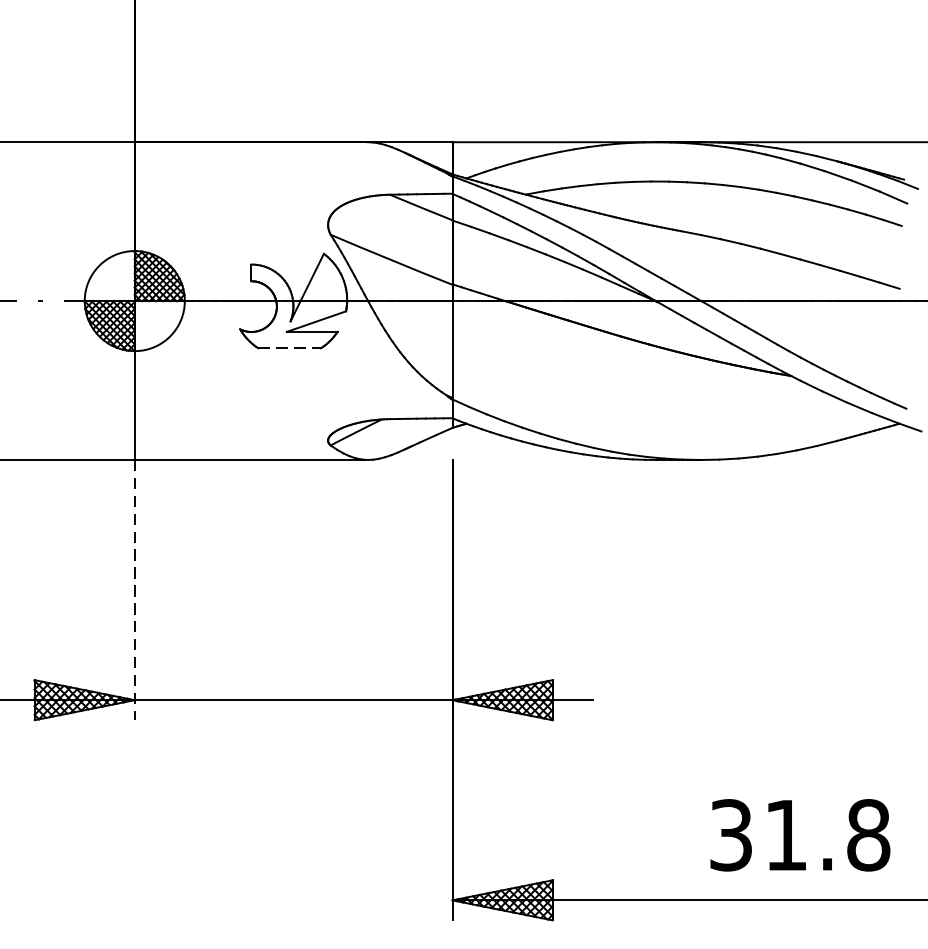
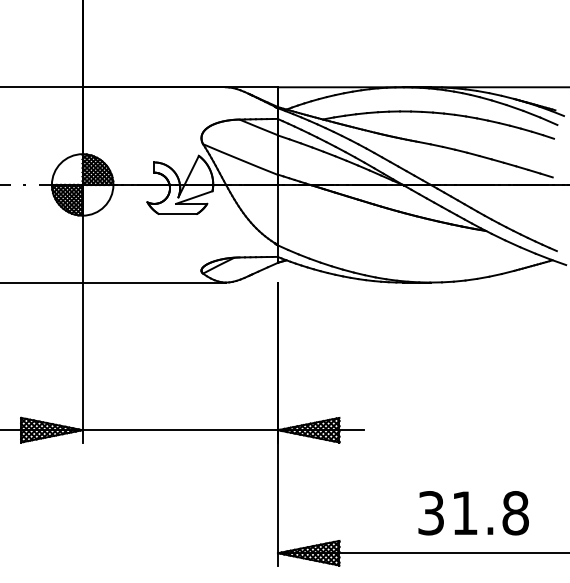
line: (290, 347) -> (178, 213), dashed -> solid
line: (134, 590) -> (82, 362), dashed -> solid
text: (800, 835) -> (473, 513), moved

